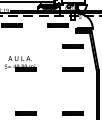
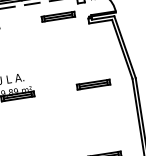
line: (72, 46) -> (87, 47), removed

